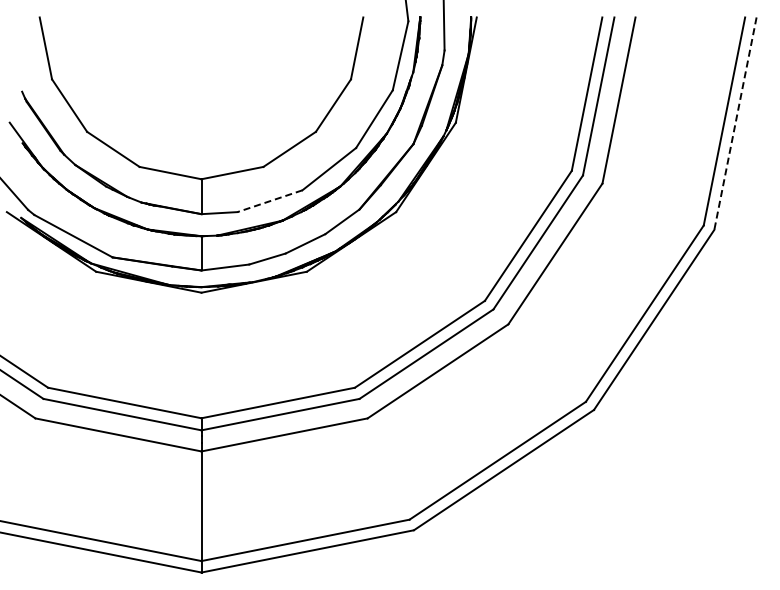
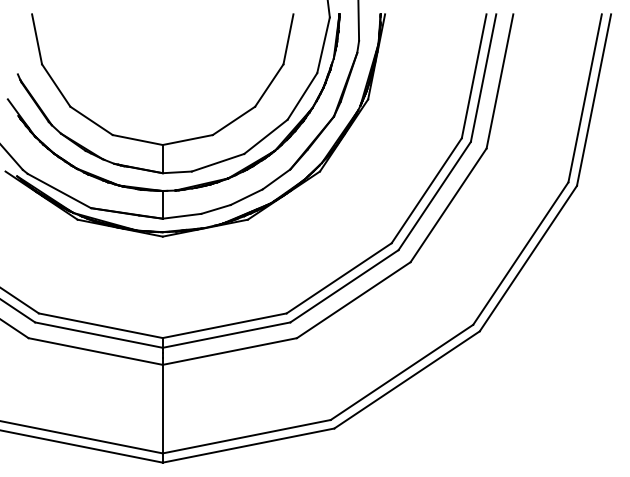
line: (735, 124) -> (594, 100), dashed -> solid
line: (269, 201) -> (217, 162), dashed -> solid

